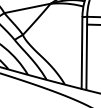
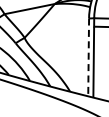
line: (81, 53) -> (88, 57), solid -> dashed

